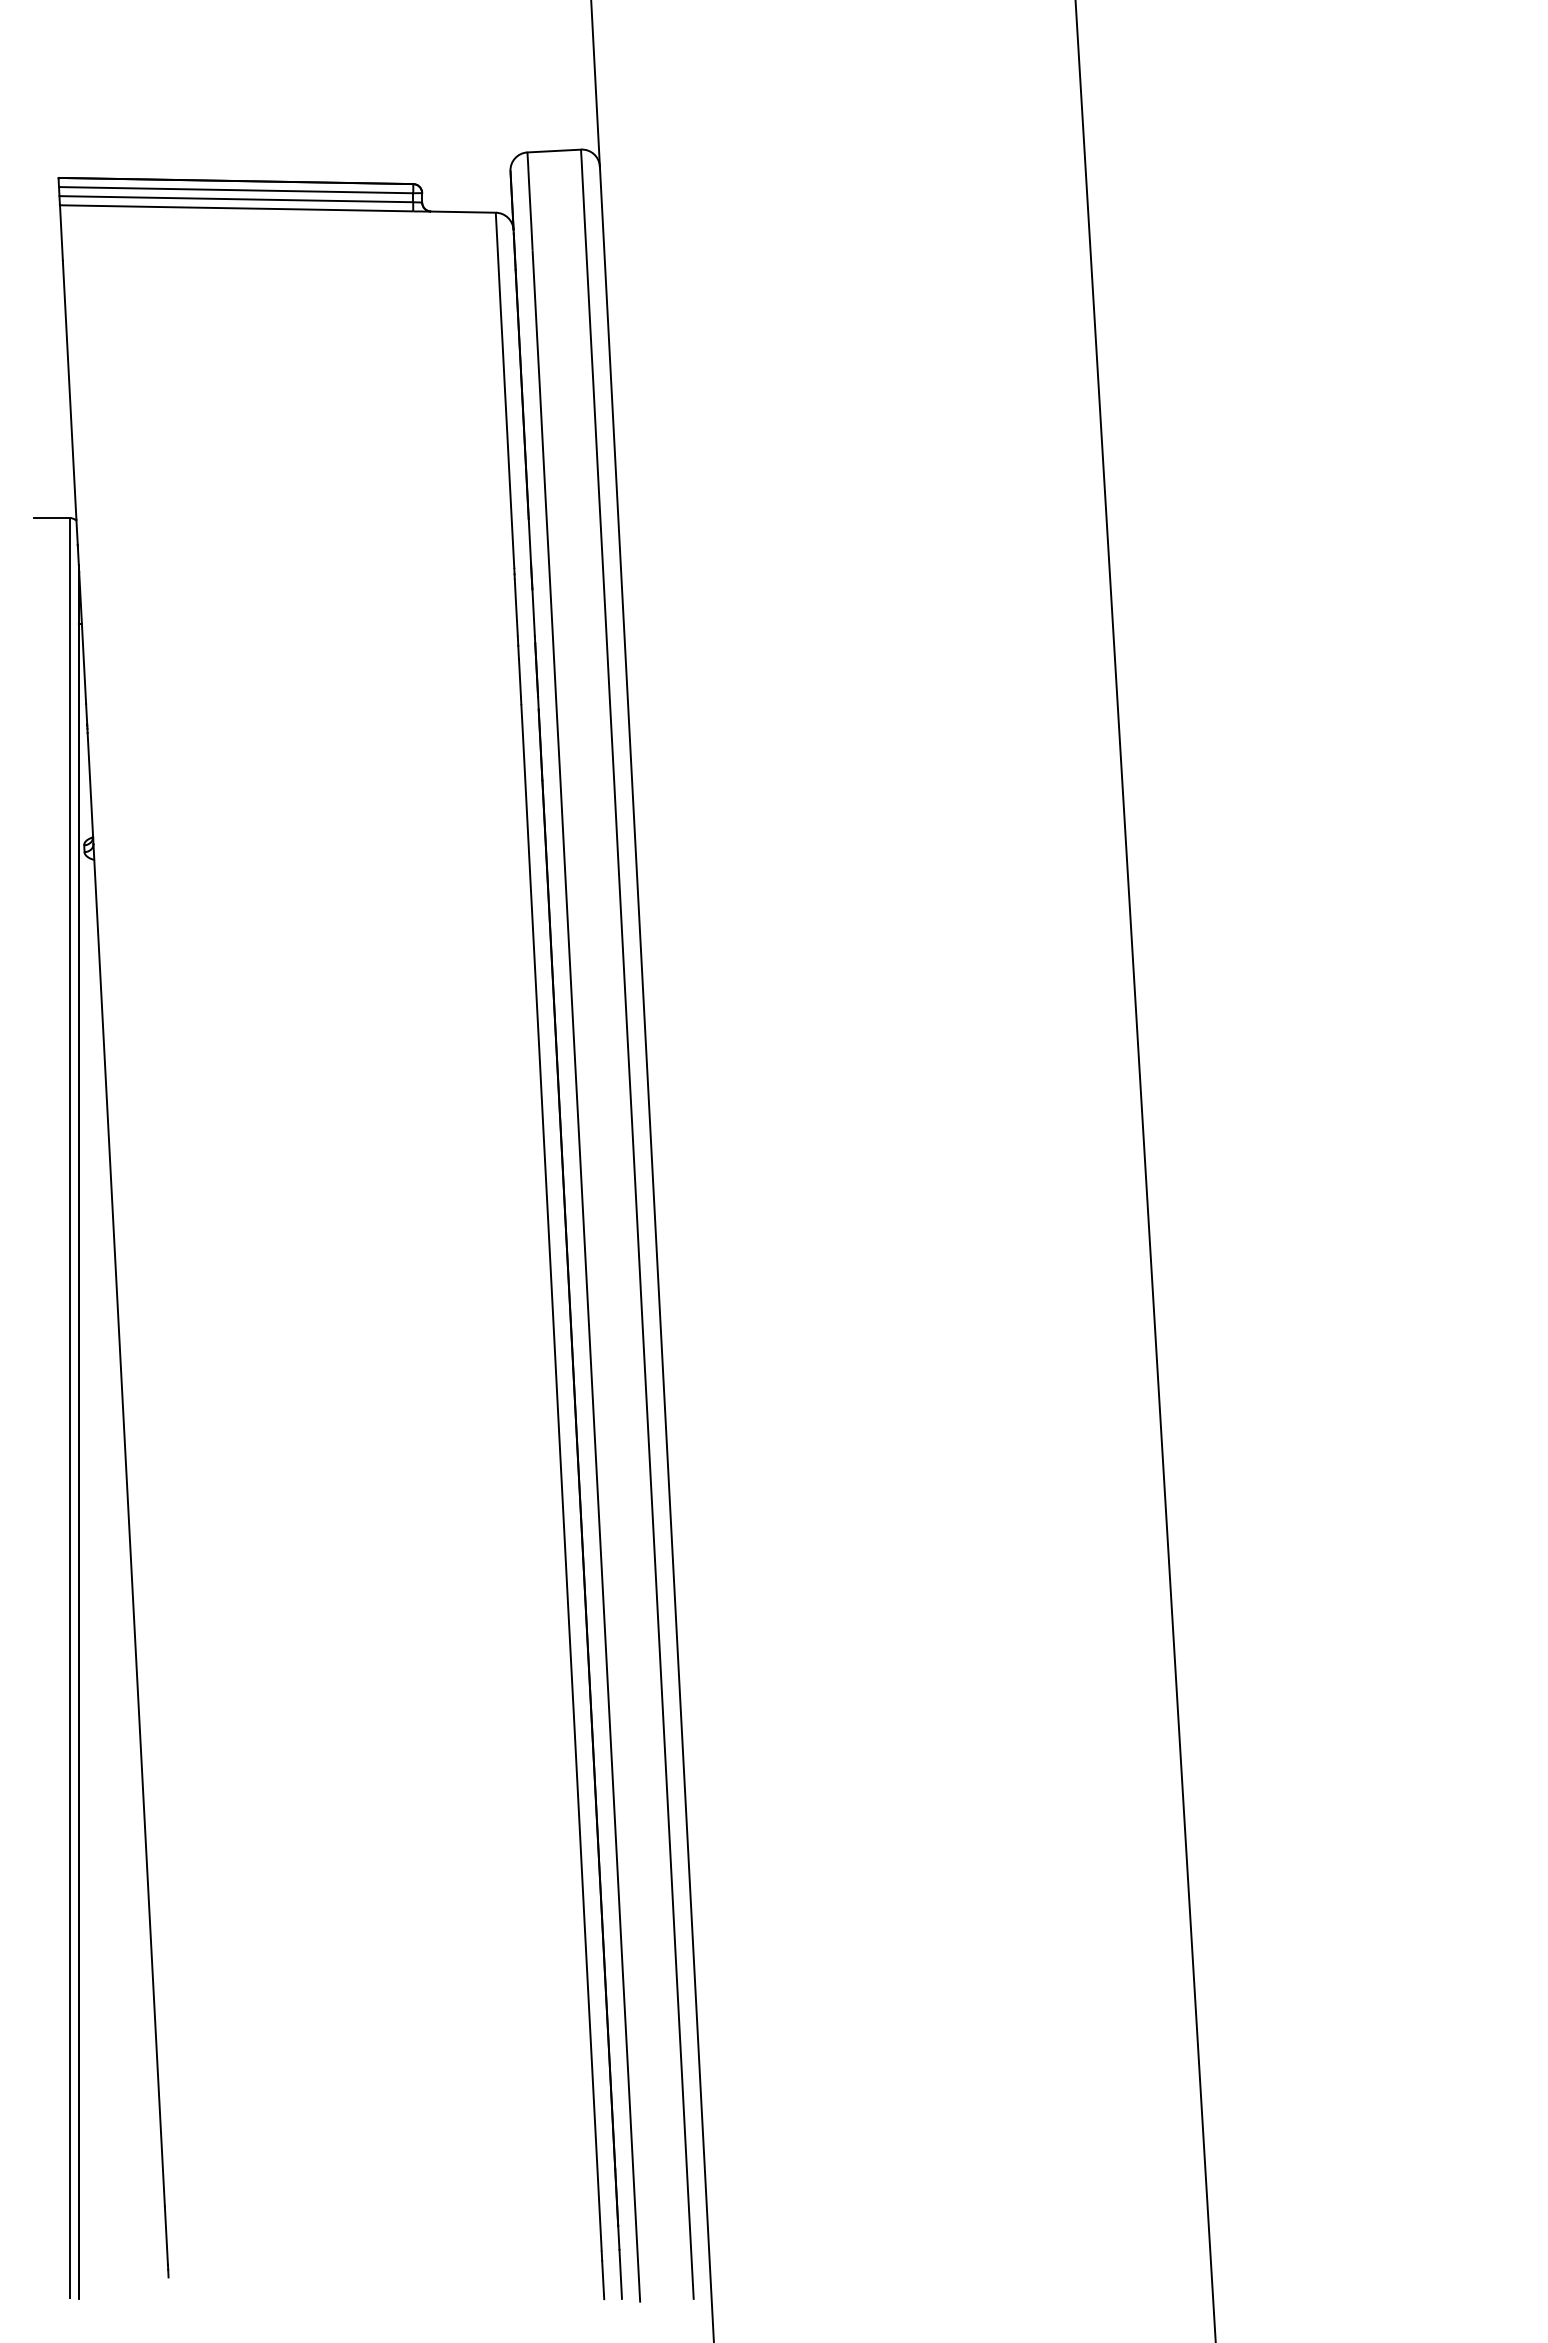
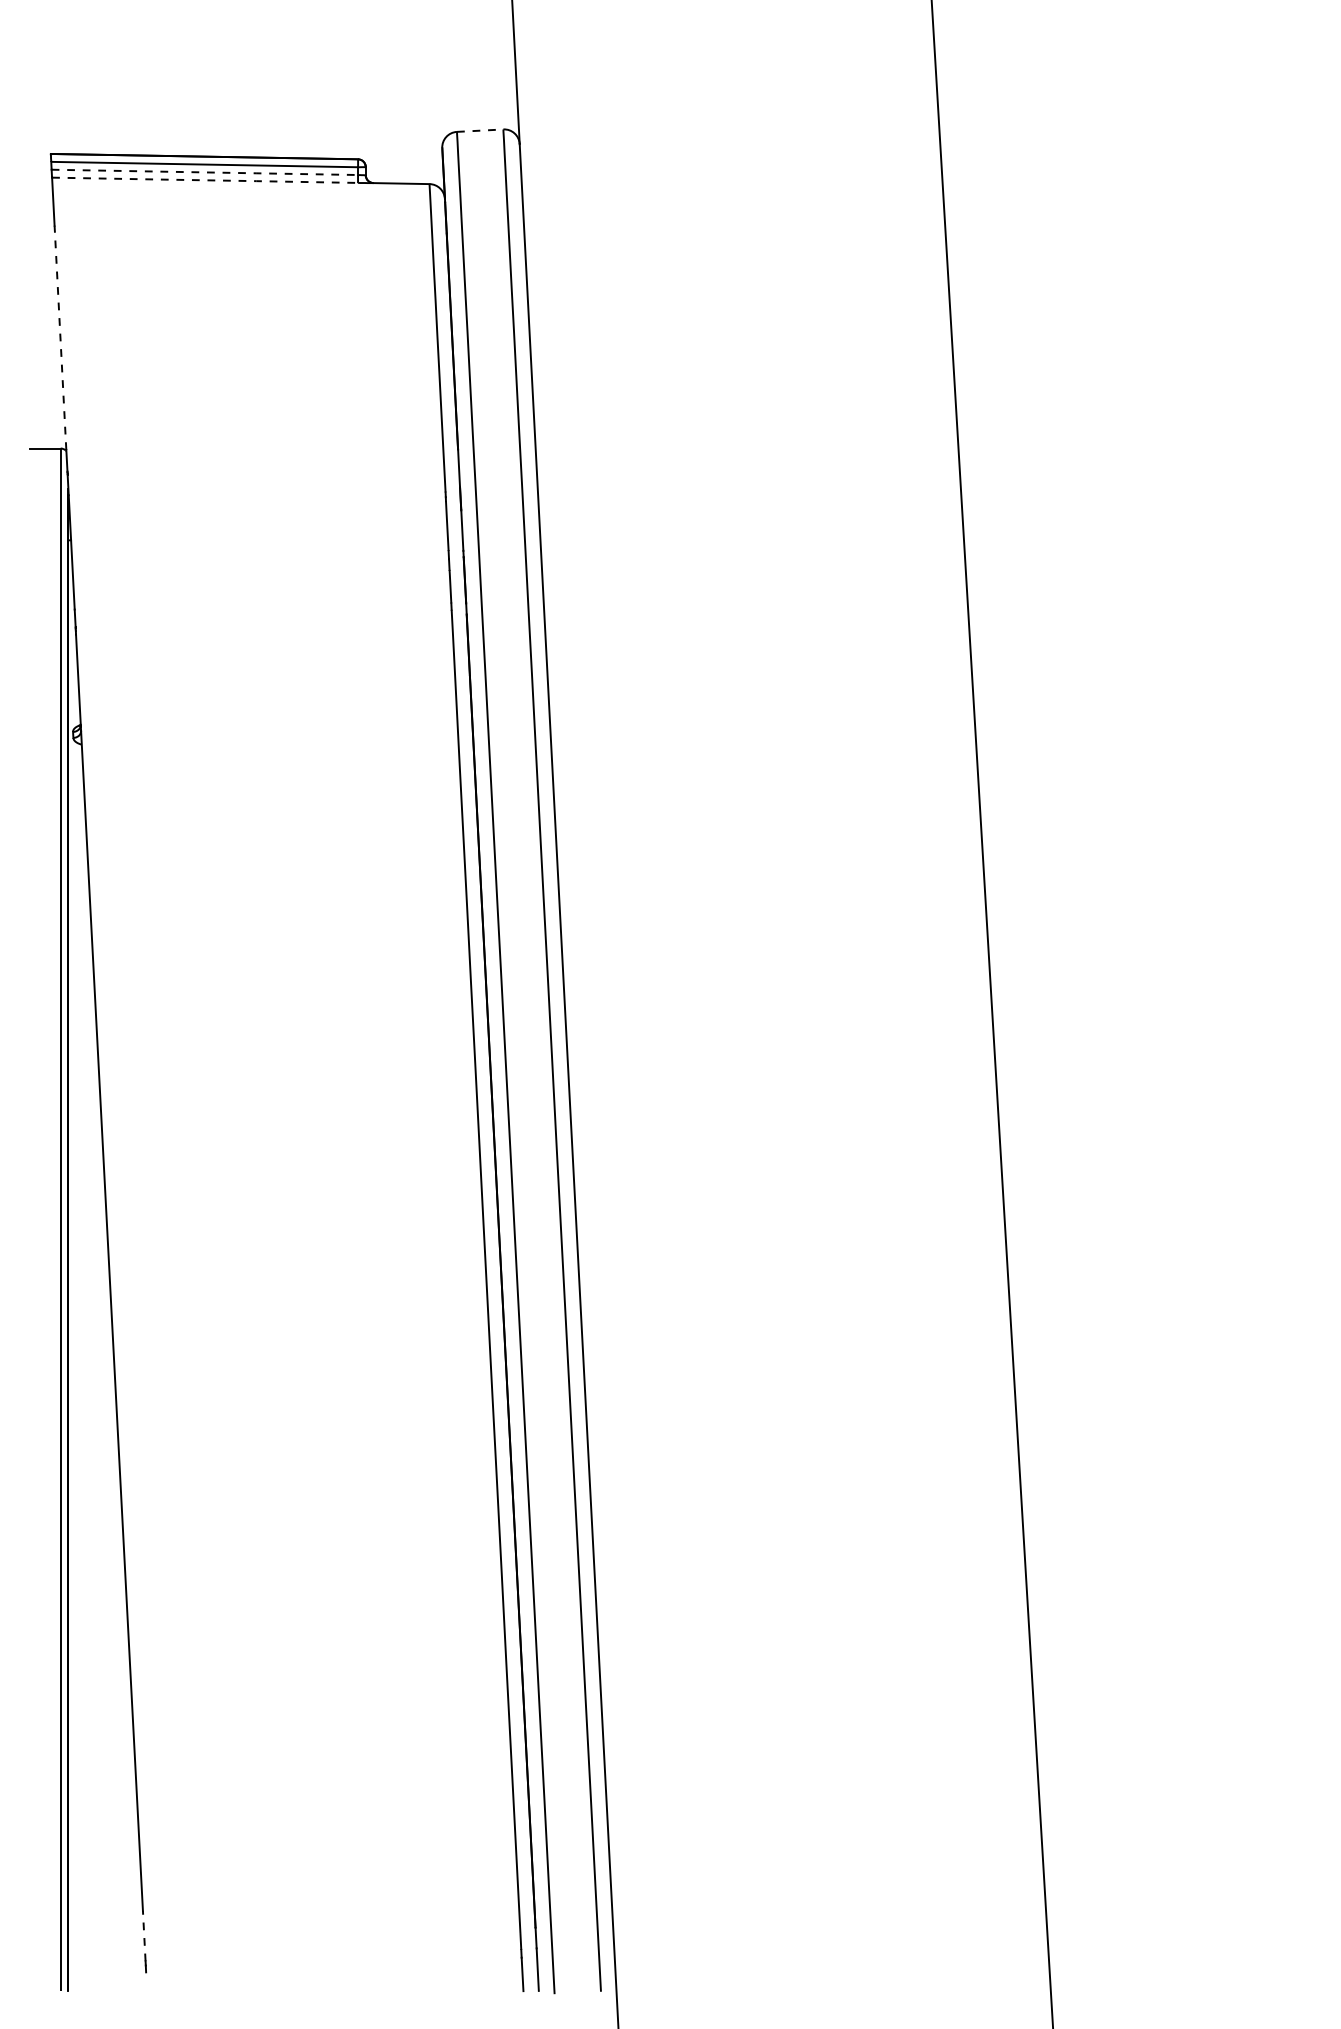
line: (554, 151) -> (480, 131), solid -> dashed
line: (236, 199) -> (204, 172), solid -> dashed
line: (236, 208) -> (204, 180), solid -> dashed
line: (69, 390) -> (60, 338), solid -> dashed
line: (166, 2235) -> (144, 1936), solid -> dashed

